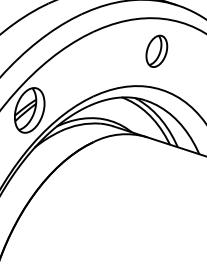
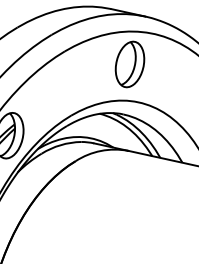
part: (156, 51) -> (129, 64), size x1.43

